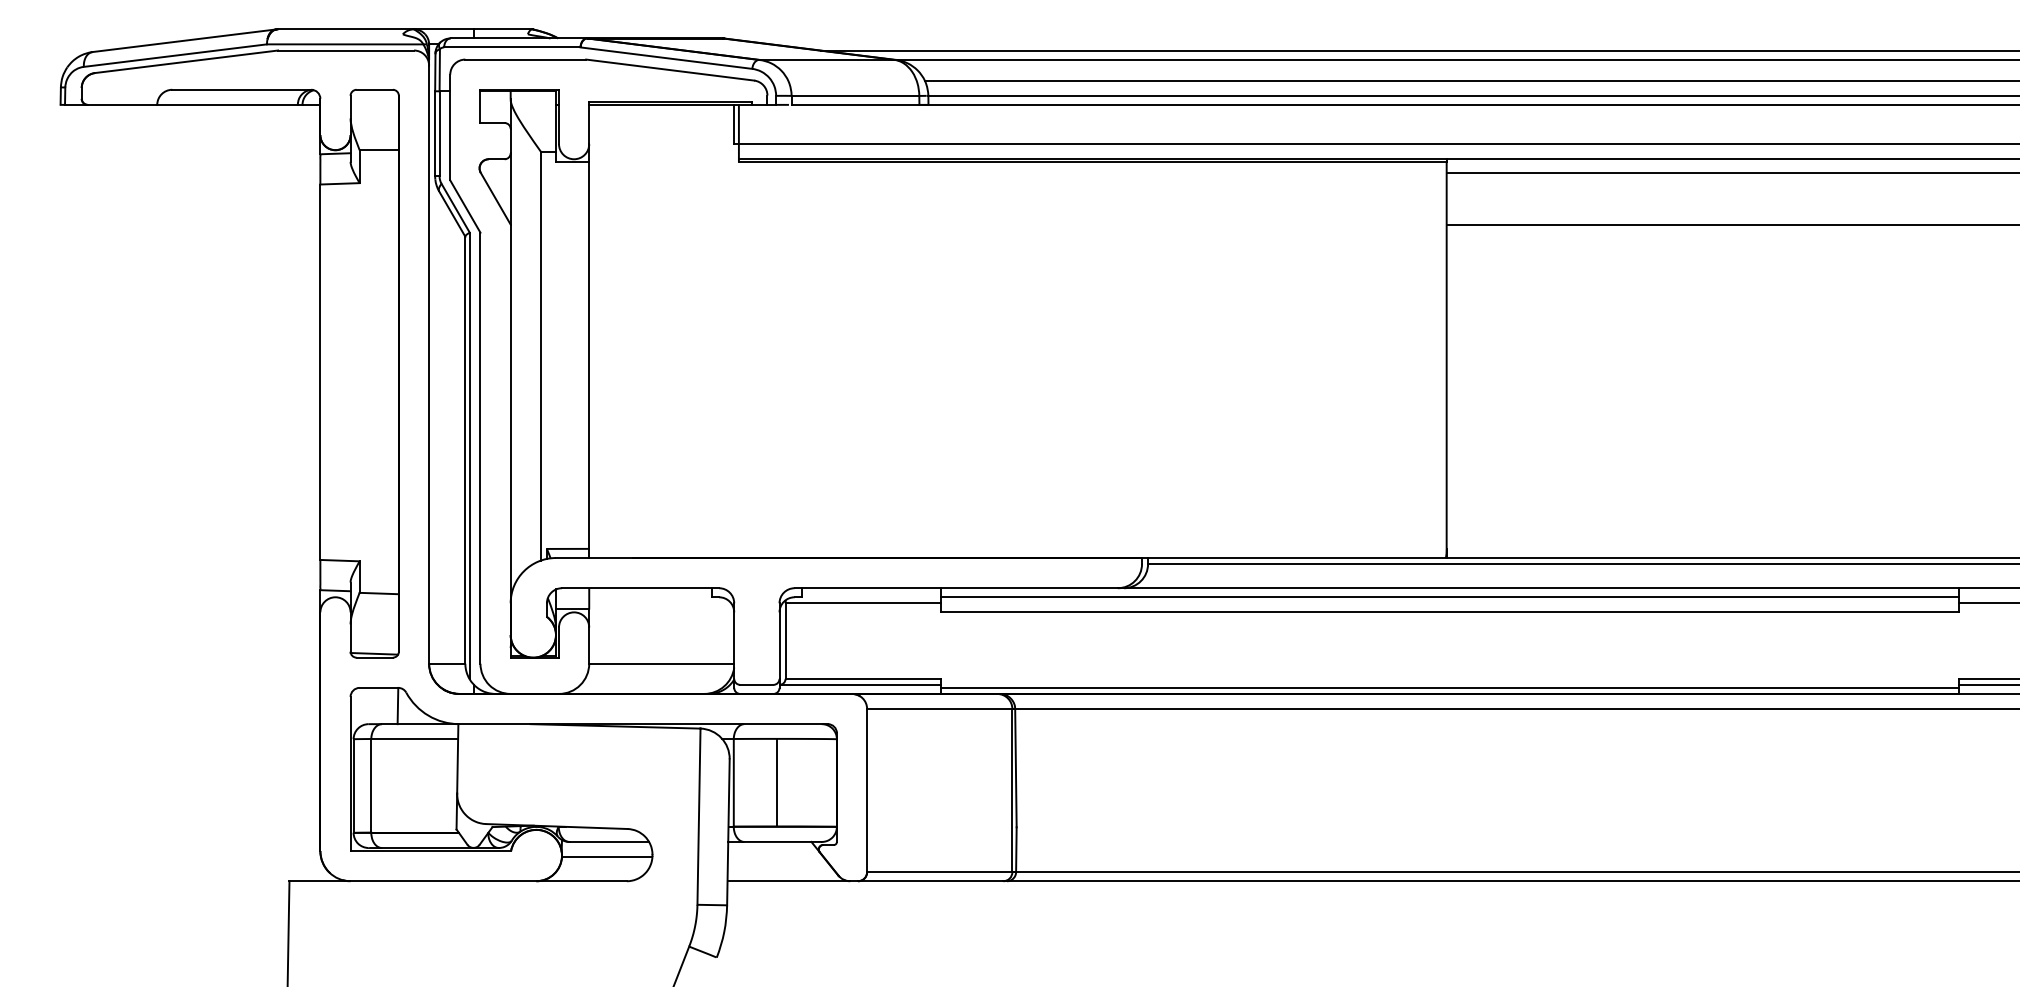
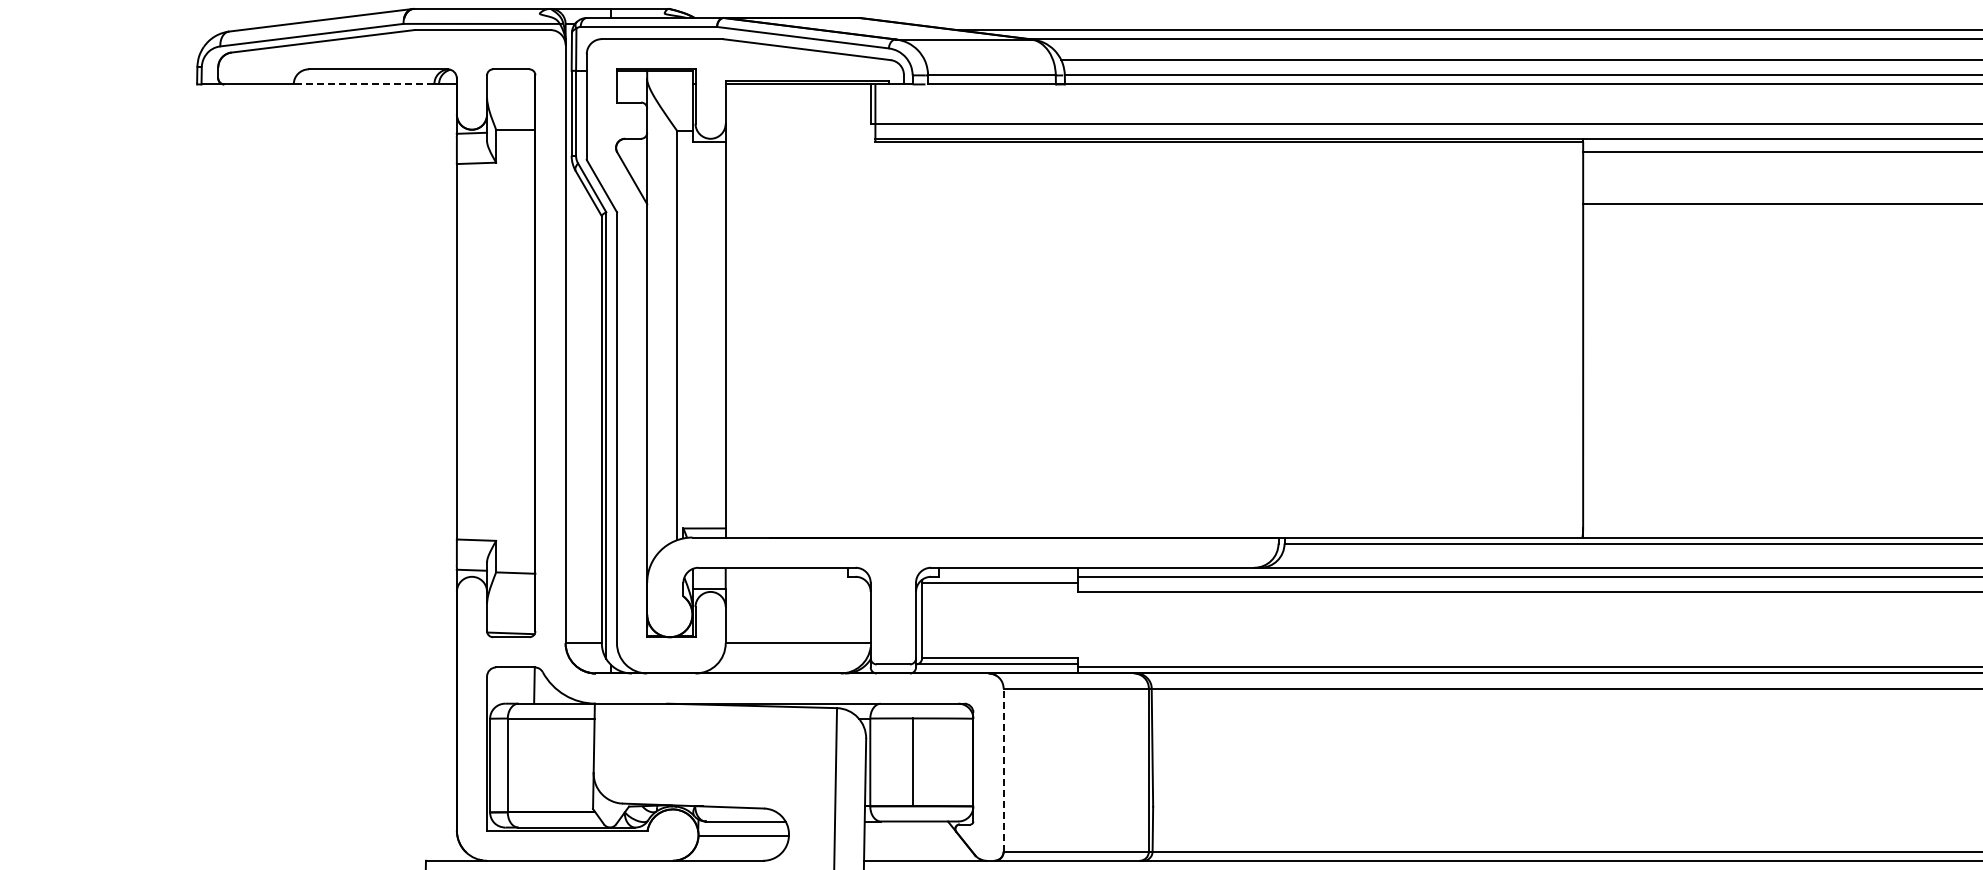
line: (227, 104) -> (364, 84), solid -> dashed
line: (867, 790) -> (1004, 770), solid -> dashed

